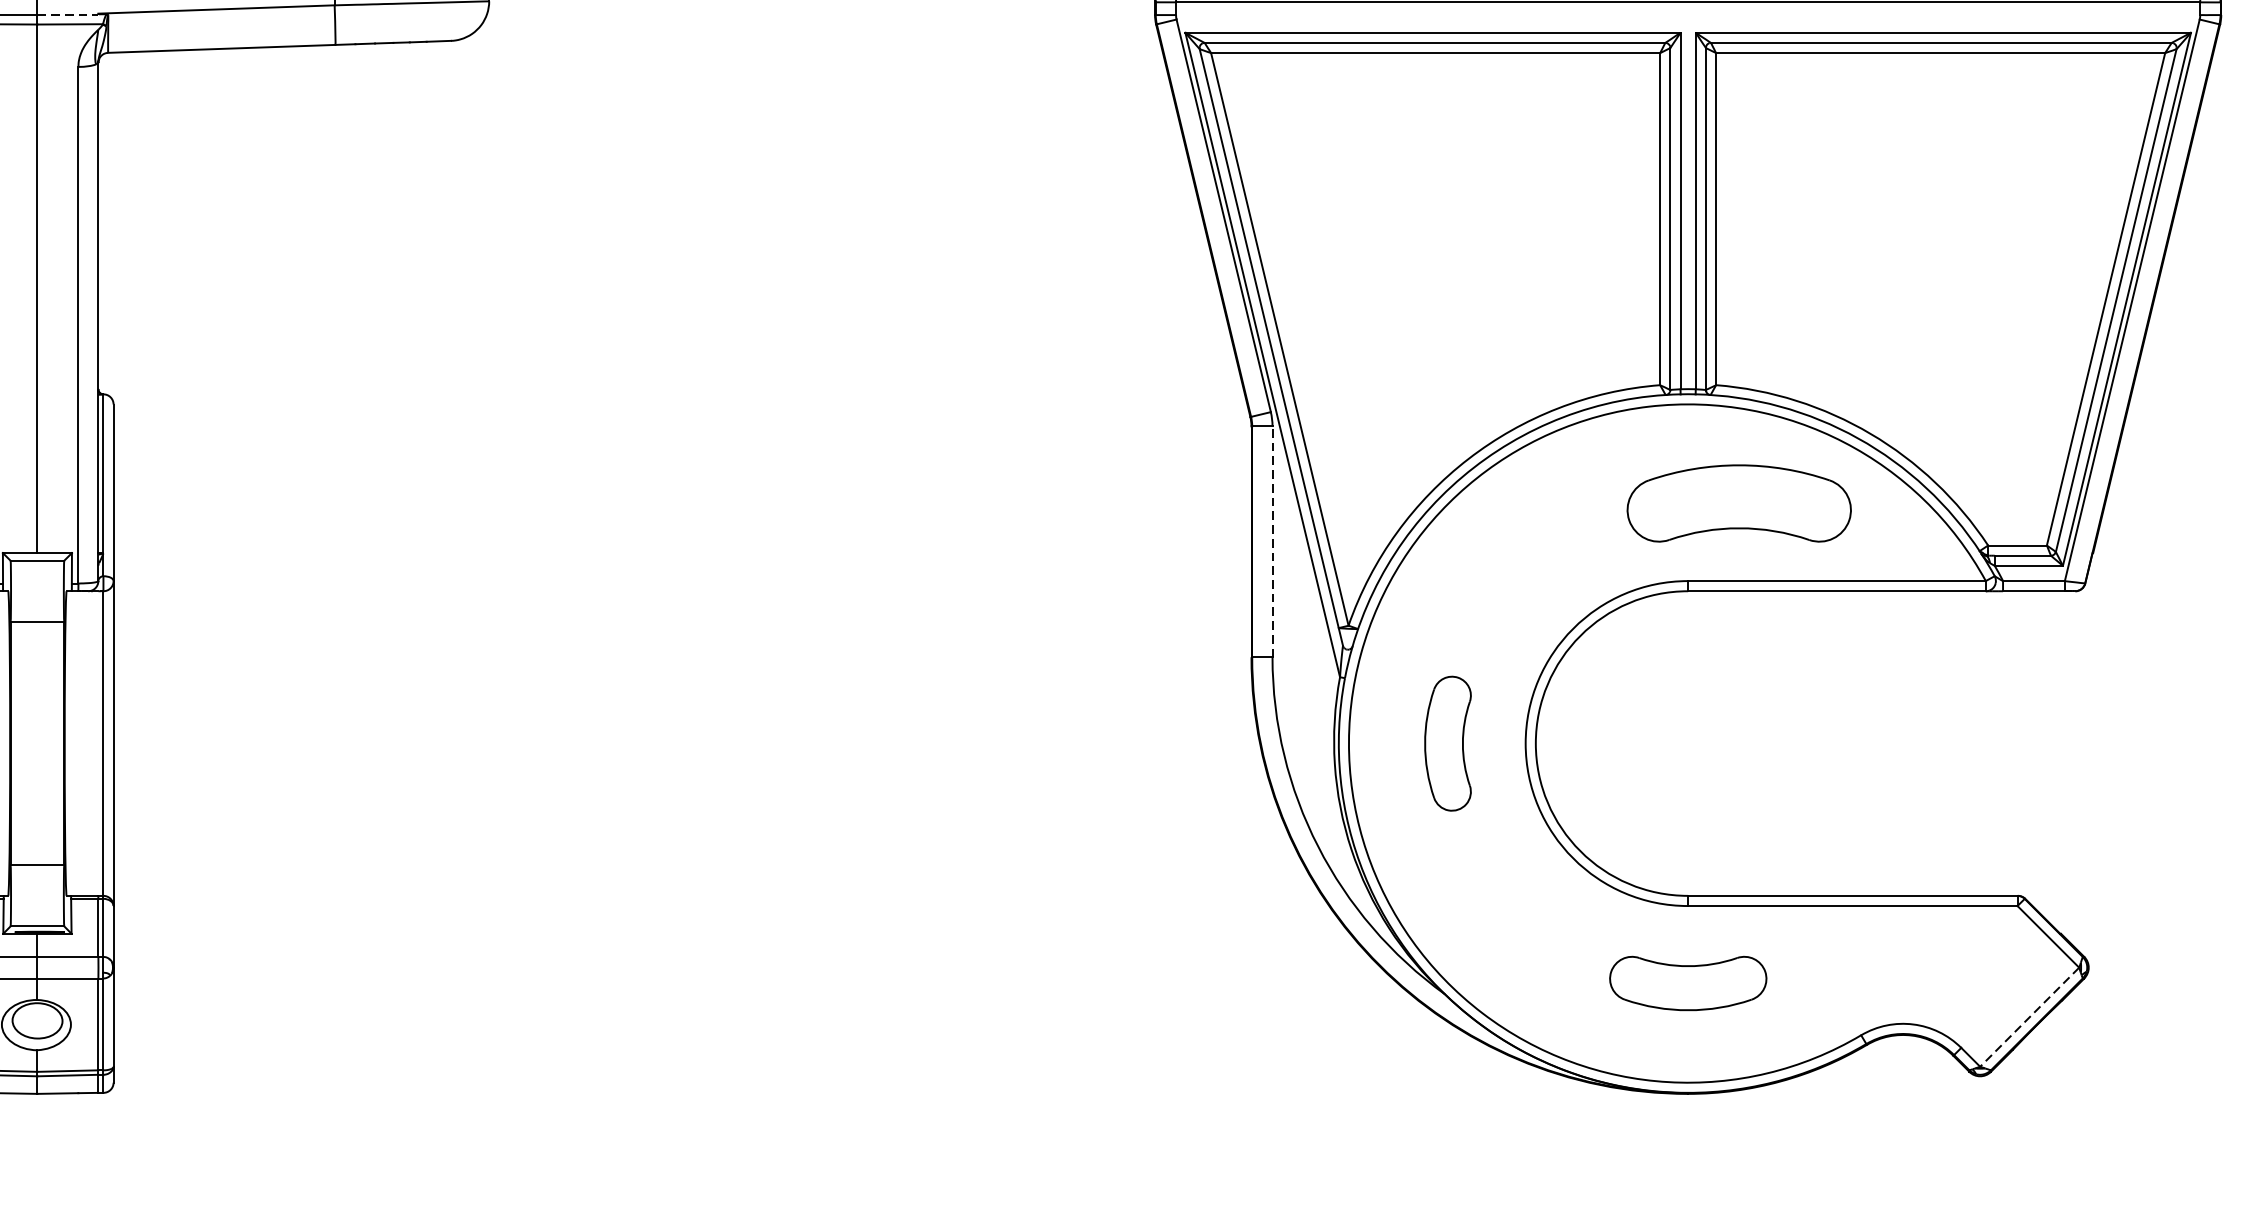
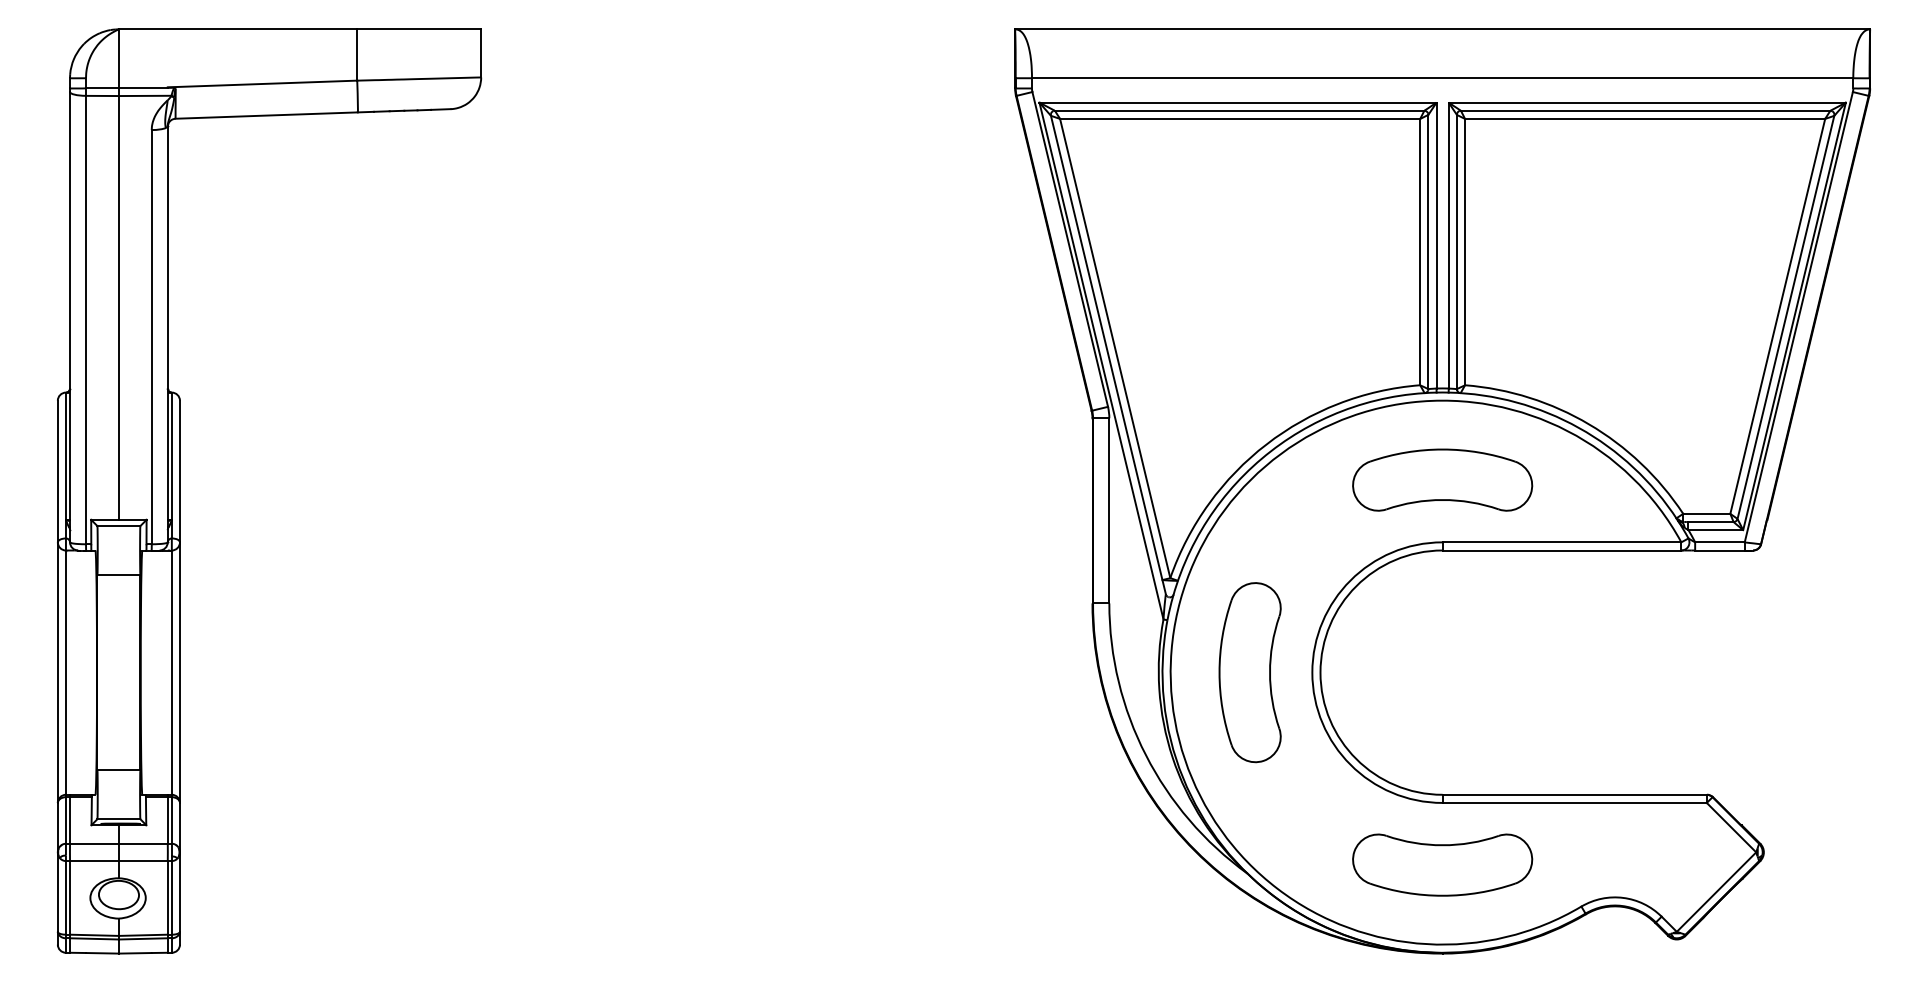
line: (68, 15) -> (143, 88), dashed -> solid
part: (1739, 502) -> (1442, 479), moved
line: (1272, 541) -> (1109, 510), dashed -> solid
part: (1447, 743) -> (1249, 672), size x1.67
part: (1687, 982) -> (1442, 864), size x1.43
line: (2029, 1017) -> (1716, 892), dashed -> solid

